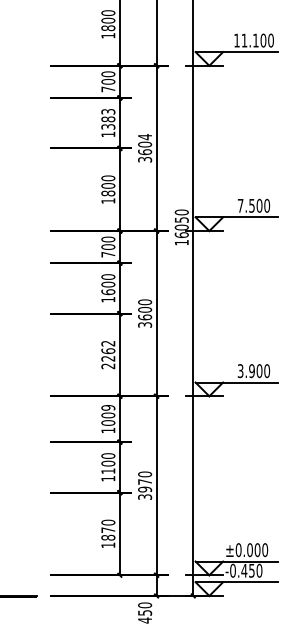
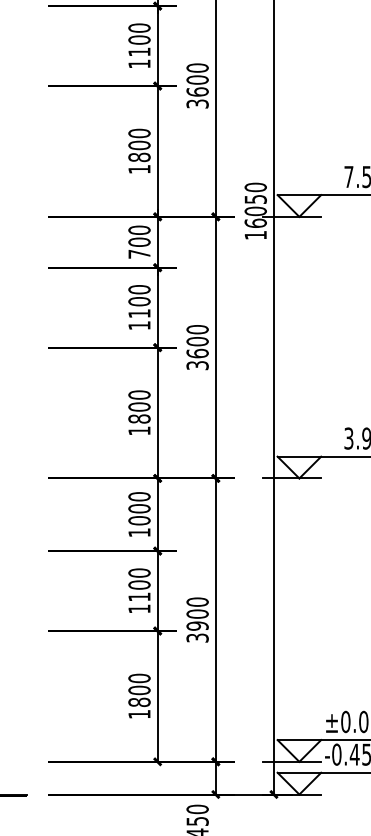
text: (108, 118) -> (139, 38), 1383 -> 1100
text: (145, 137) -> (198, 68), 3604 -> 3600
text: (108, 292) -> (139, 314), 1600 -> 1100
text: (108, 354) -> (139, 412), 2262 -> 1800
text: (108, 407) -> (139, 496), 1009 -> 1000
text: (145, 481) -> (198, 613), 3970 -> 3900
text: (108, 530) -> (139, 690), 1870 -> 1800

